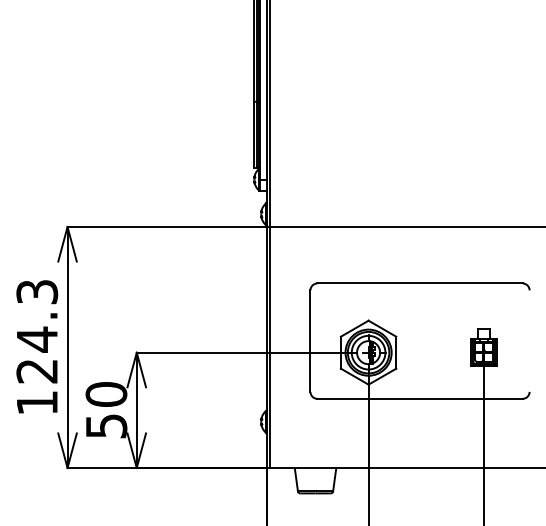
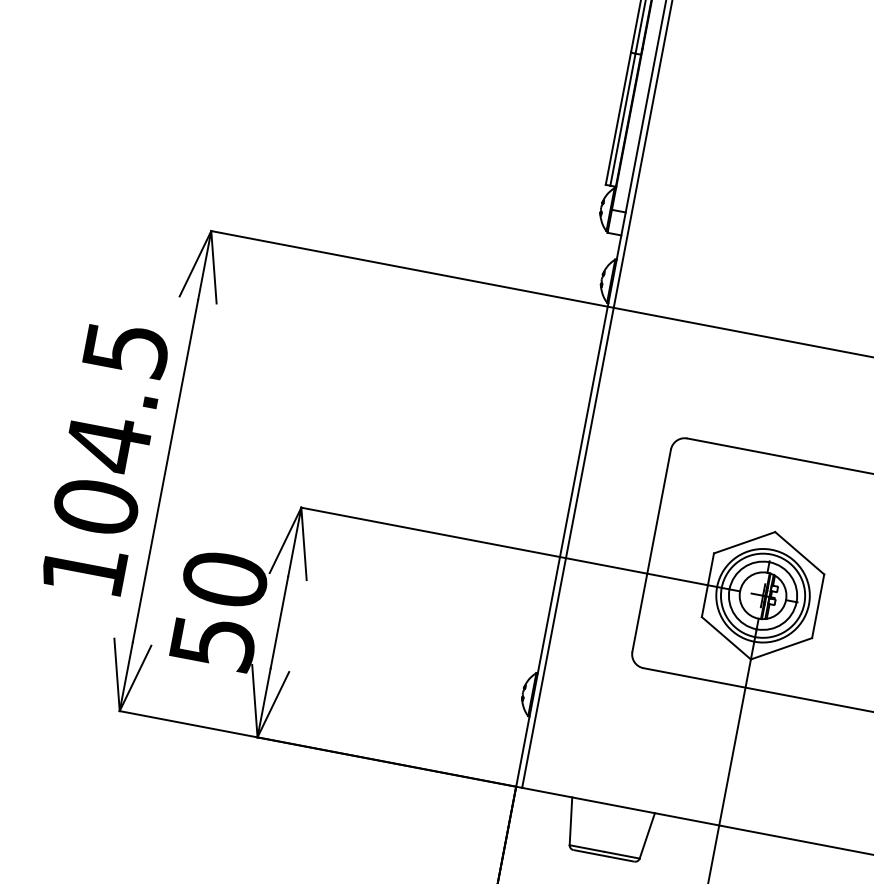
text: (37, 331) -> (111, 427), 124.3 -> 104.5

